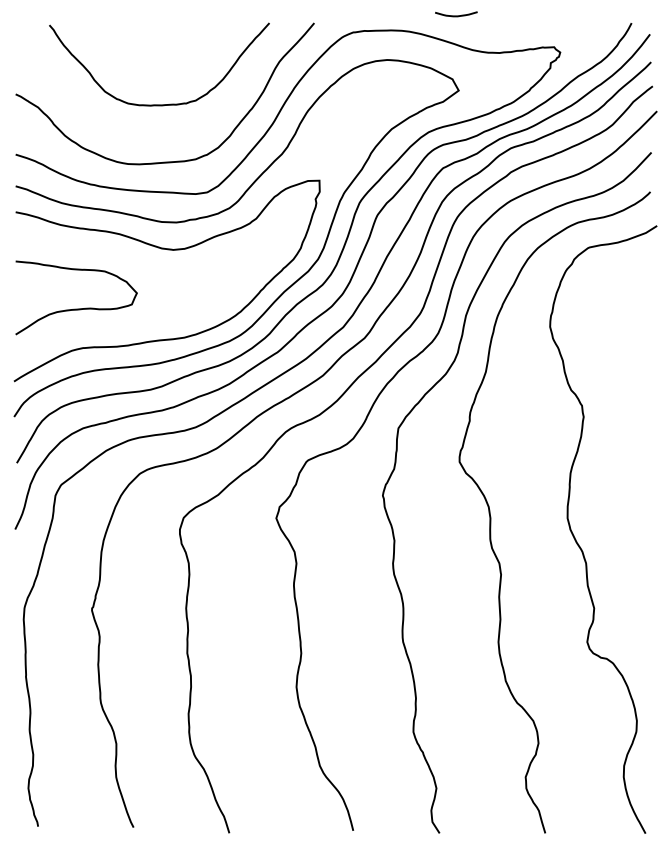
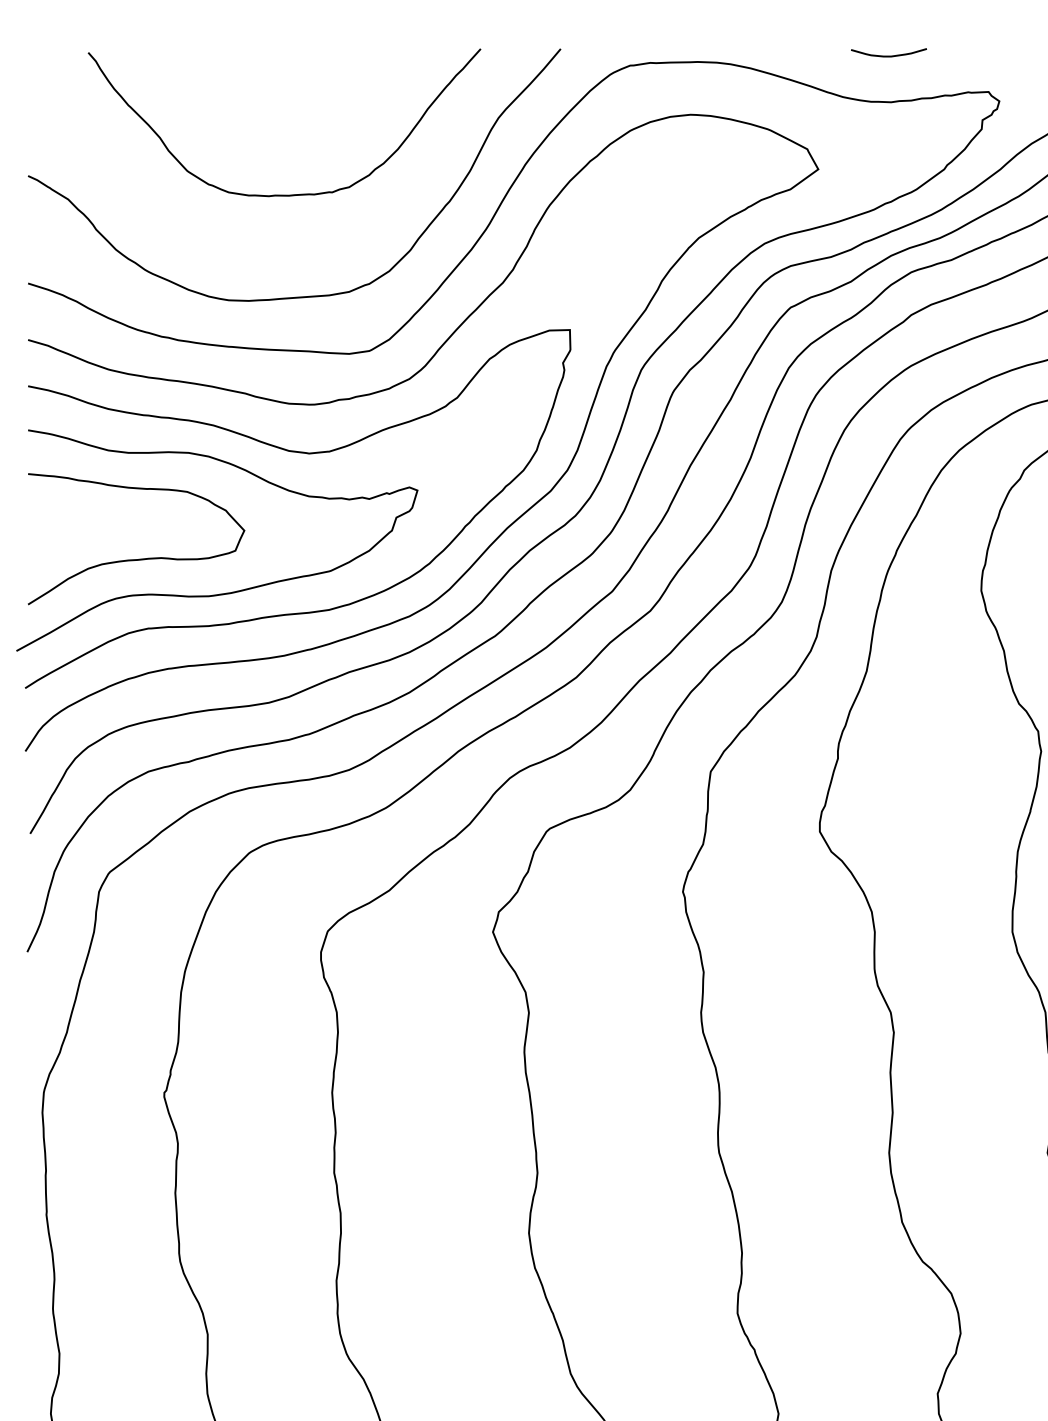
curve: (456, 15) -> (889, 54), moved
curve: (125, 327) -> (223, 591), added

